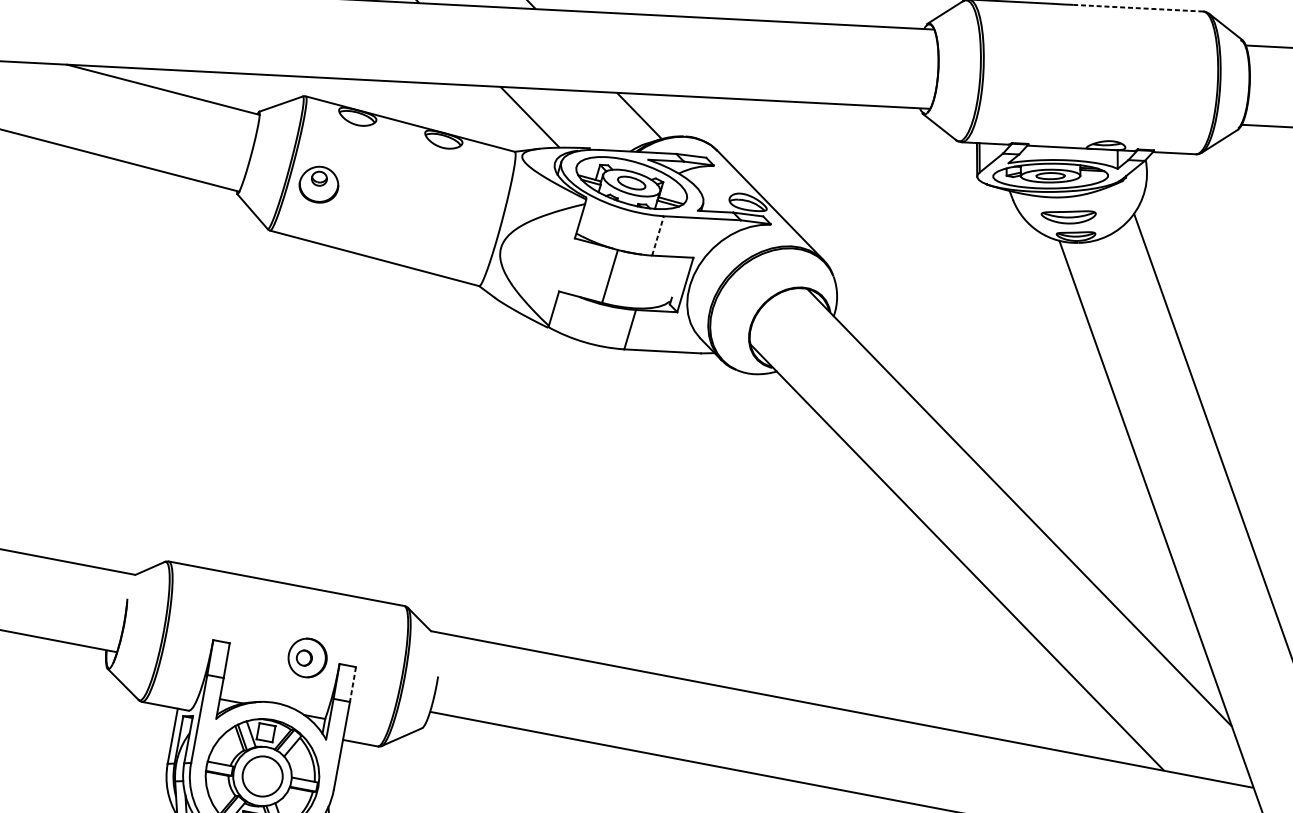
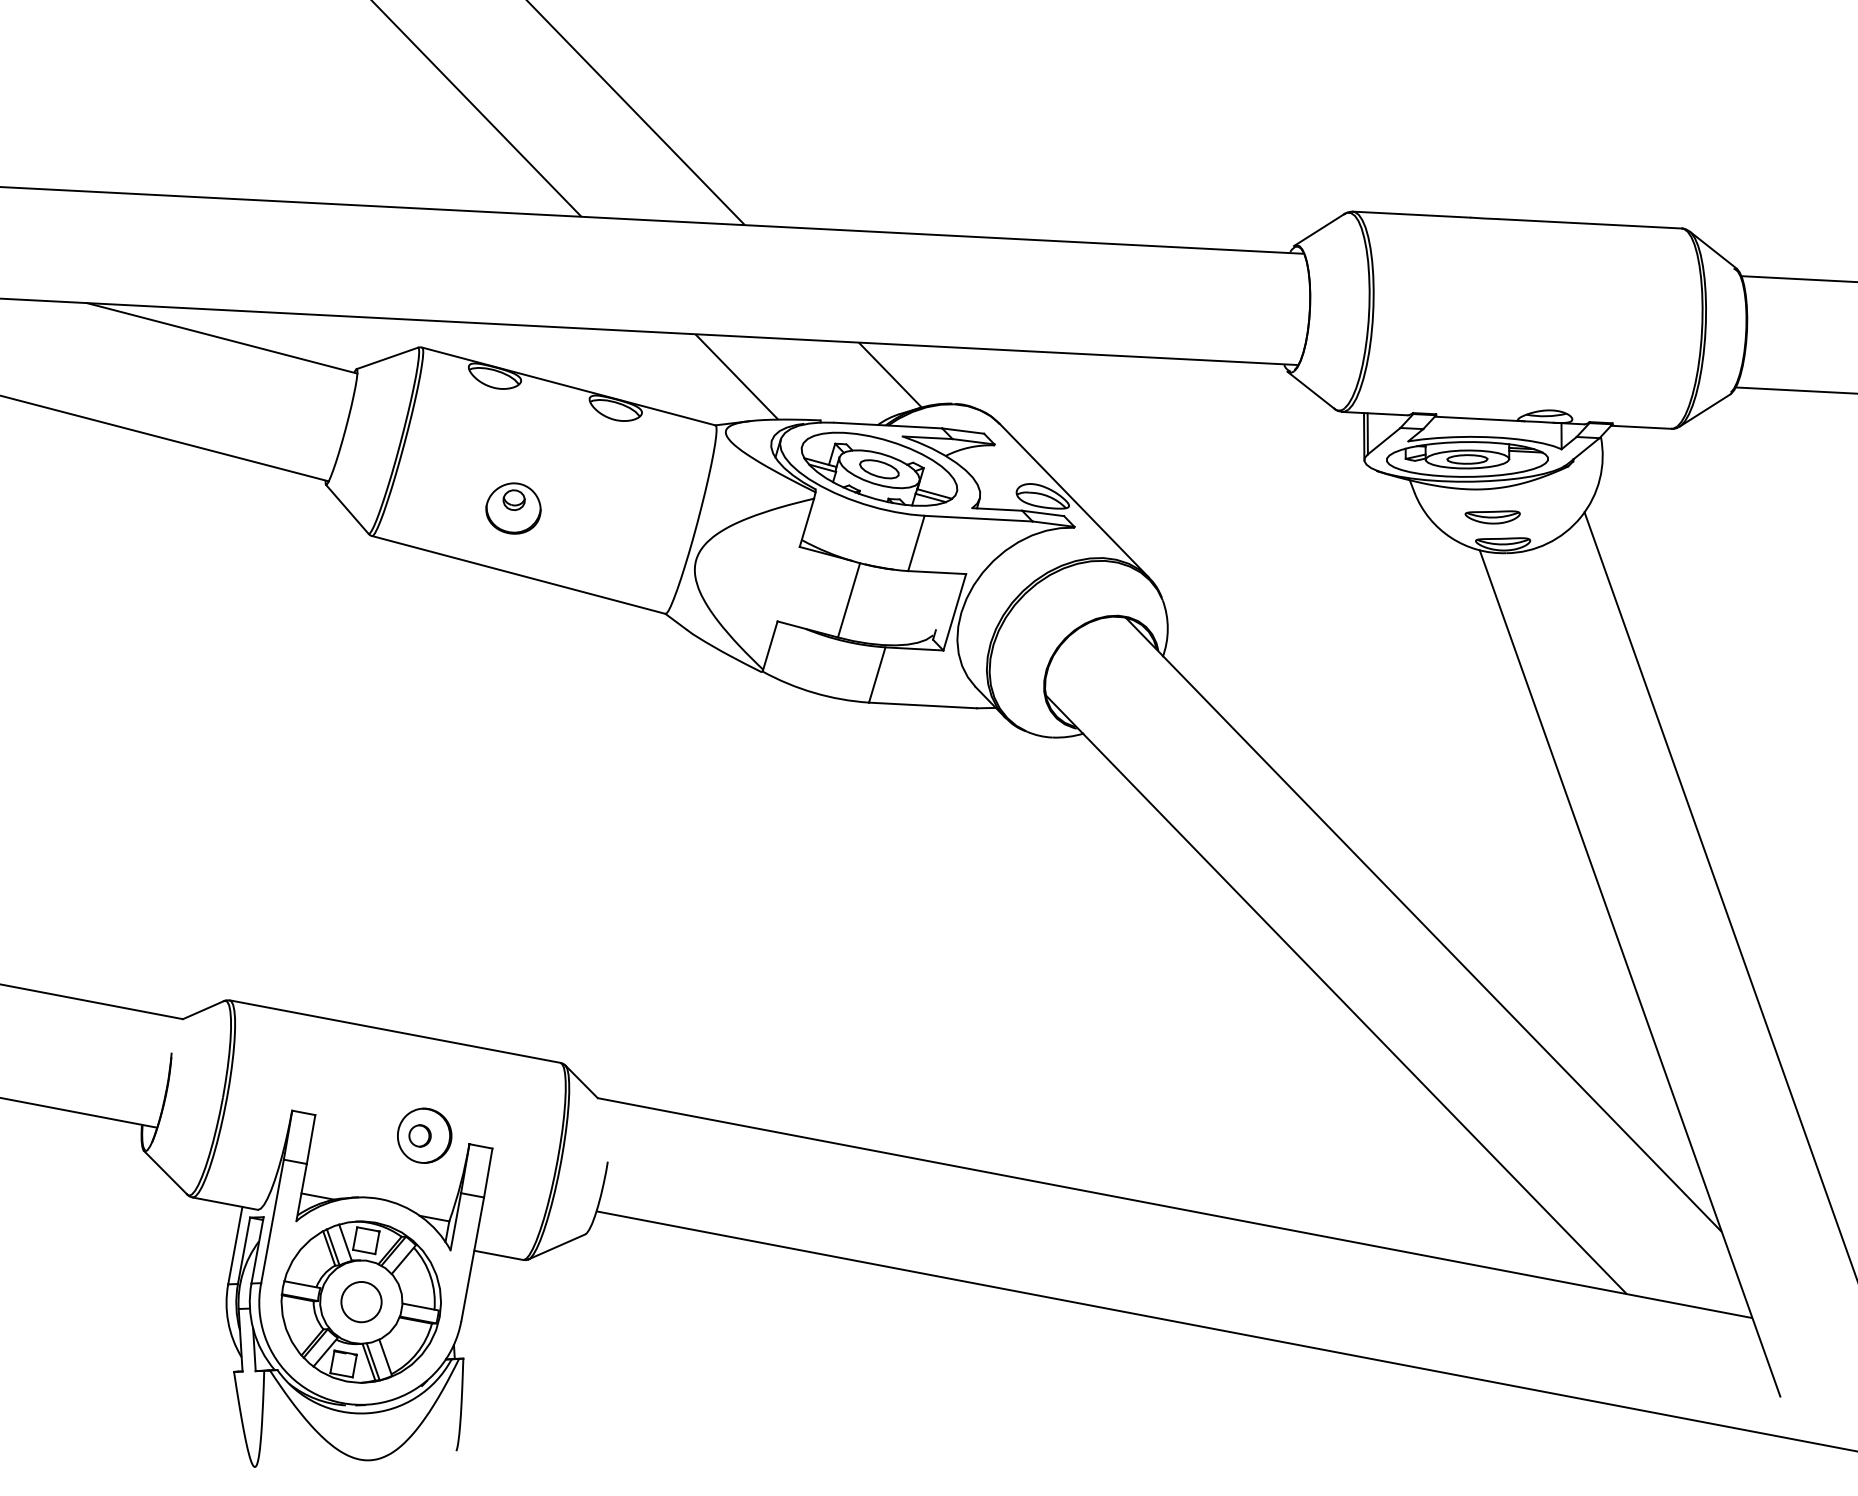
line: (1138, 7) -> (1590, 223), dashed -> solid
part: (318, 184) -> (513, 508), moved
part: (1068, 217) -> (1492, 517), size x0.71
line: (658, 235) -> (916, 543), dashed -> solid
line: (353, 684) -> (488, 1173), dashed -> solid
circle: (262, 776) -> (361, 1301), size x0.71

